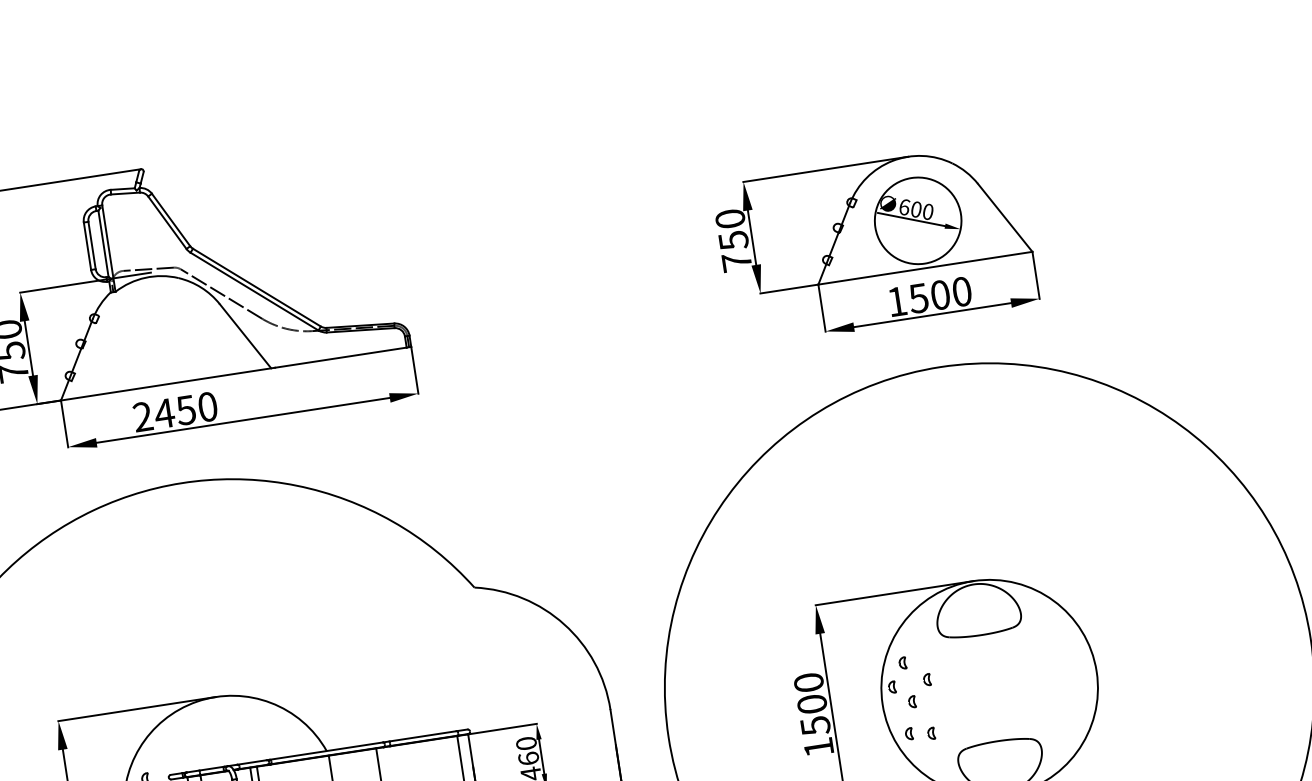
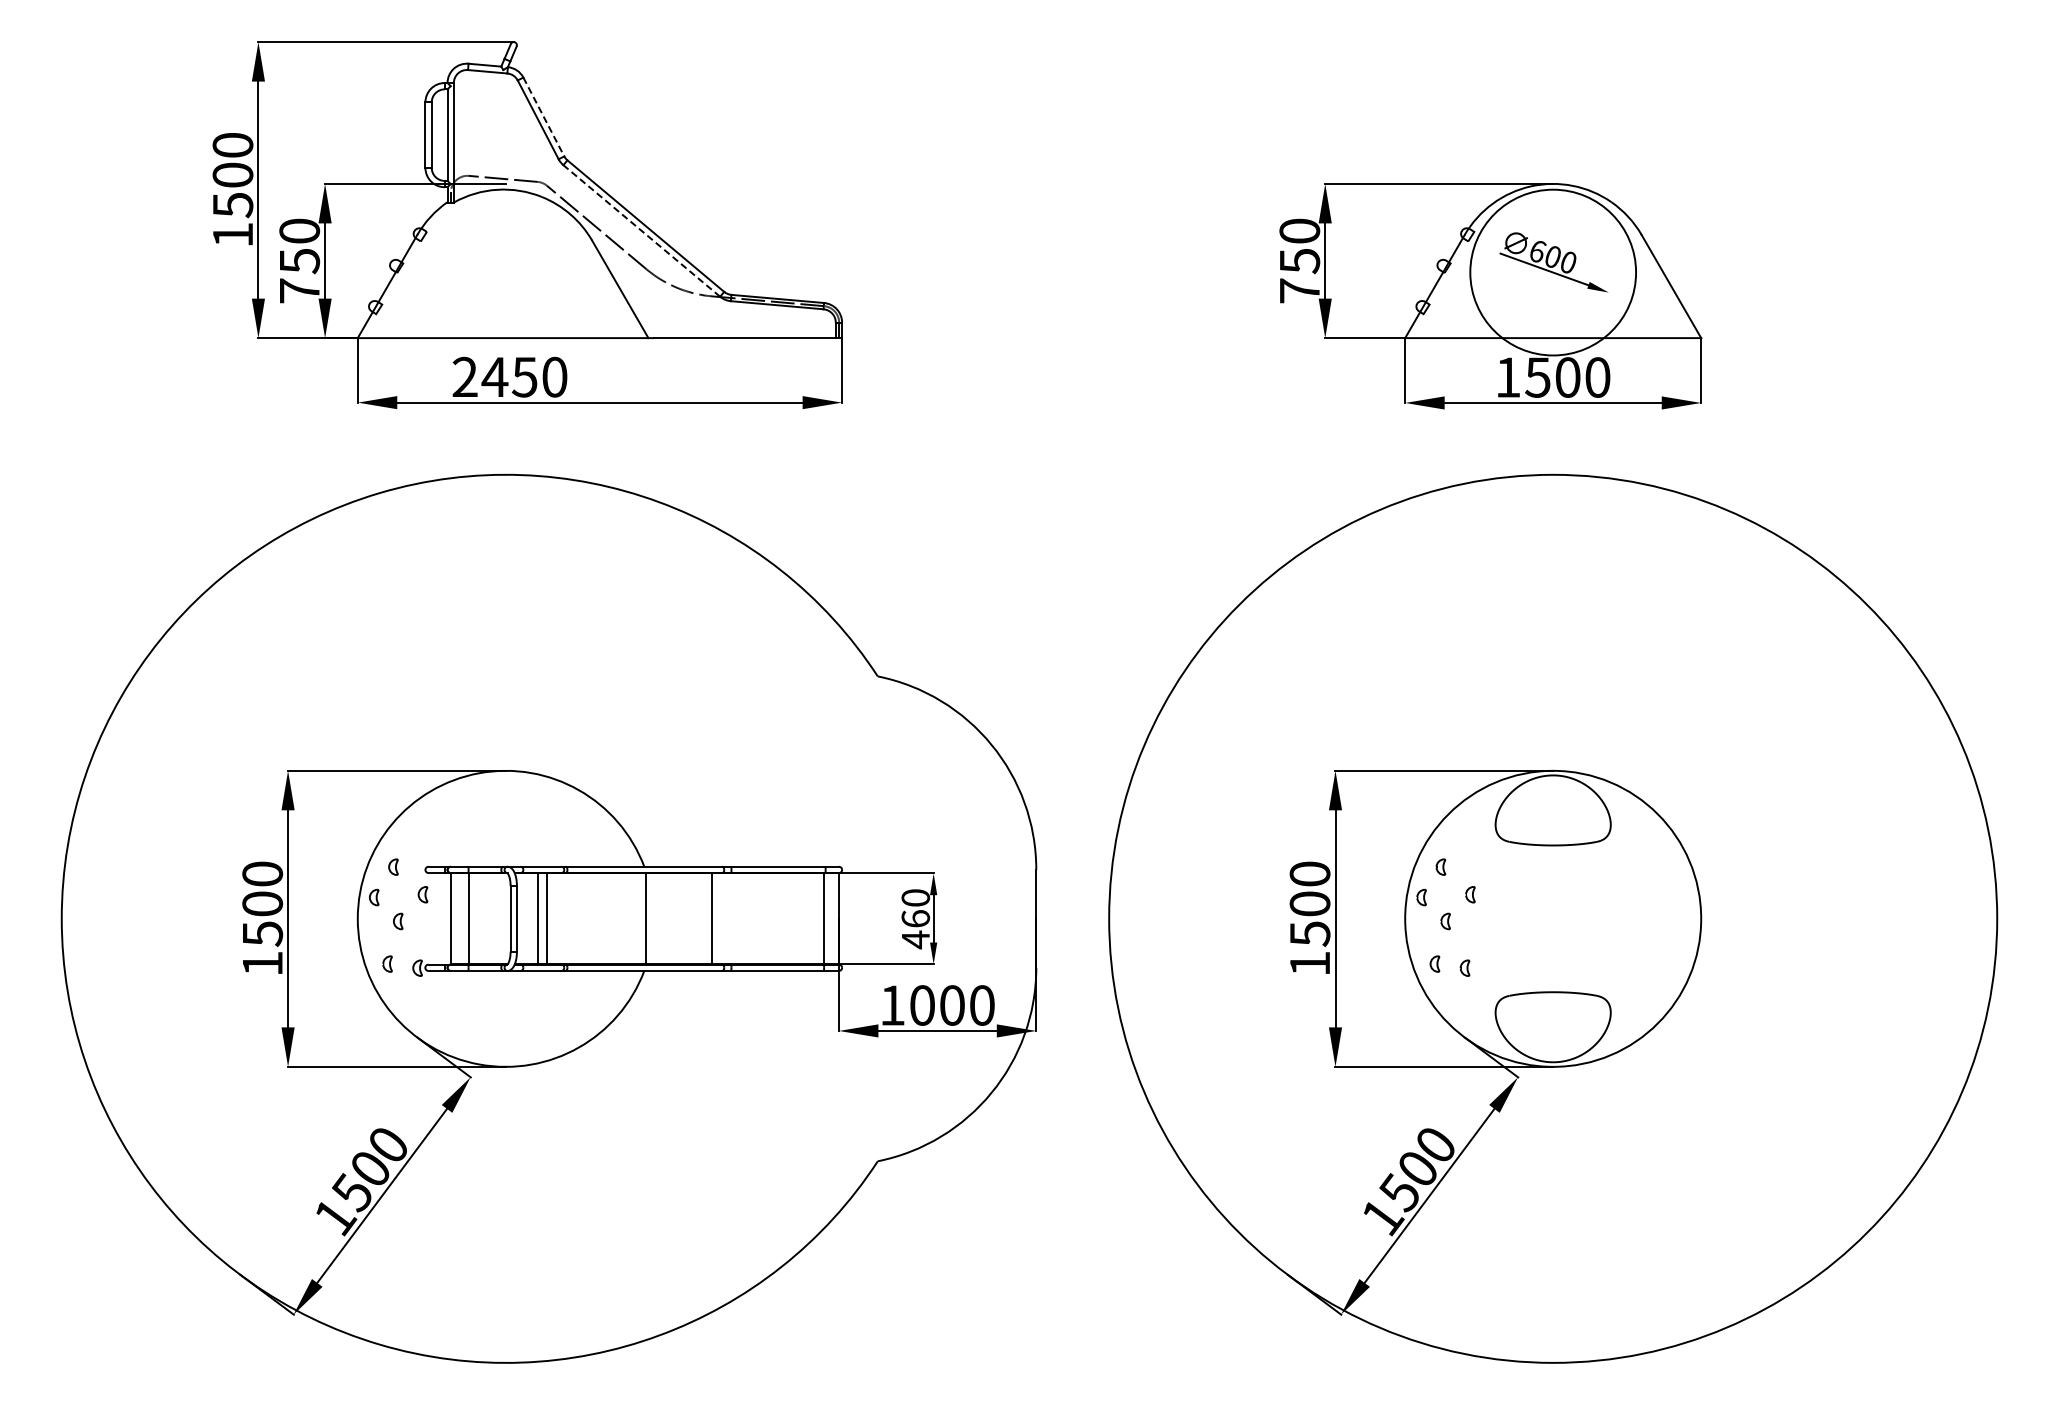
line: (171, 220) -> (544, 117), solid -> dashed
circle: (918, 220) -> (1553, 272), size x1.4
line: (254, 291) -> (641, 230), solid -> dashed

